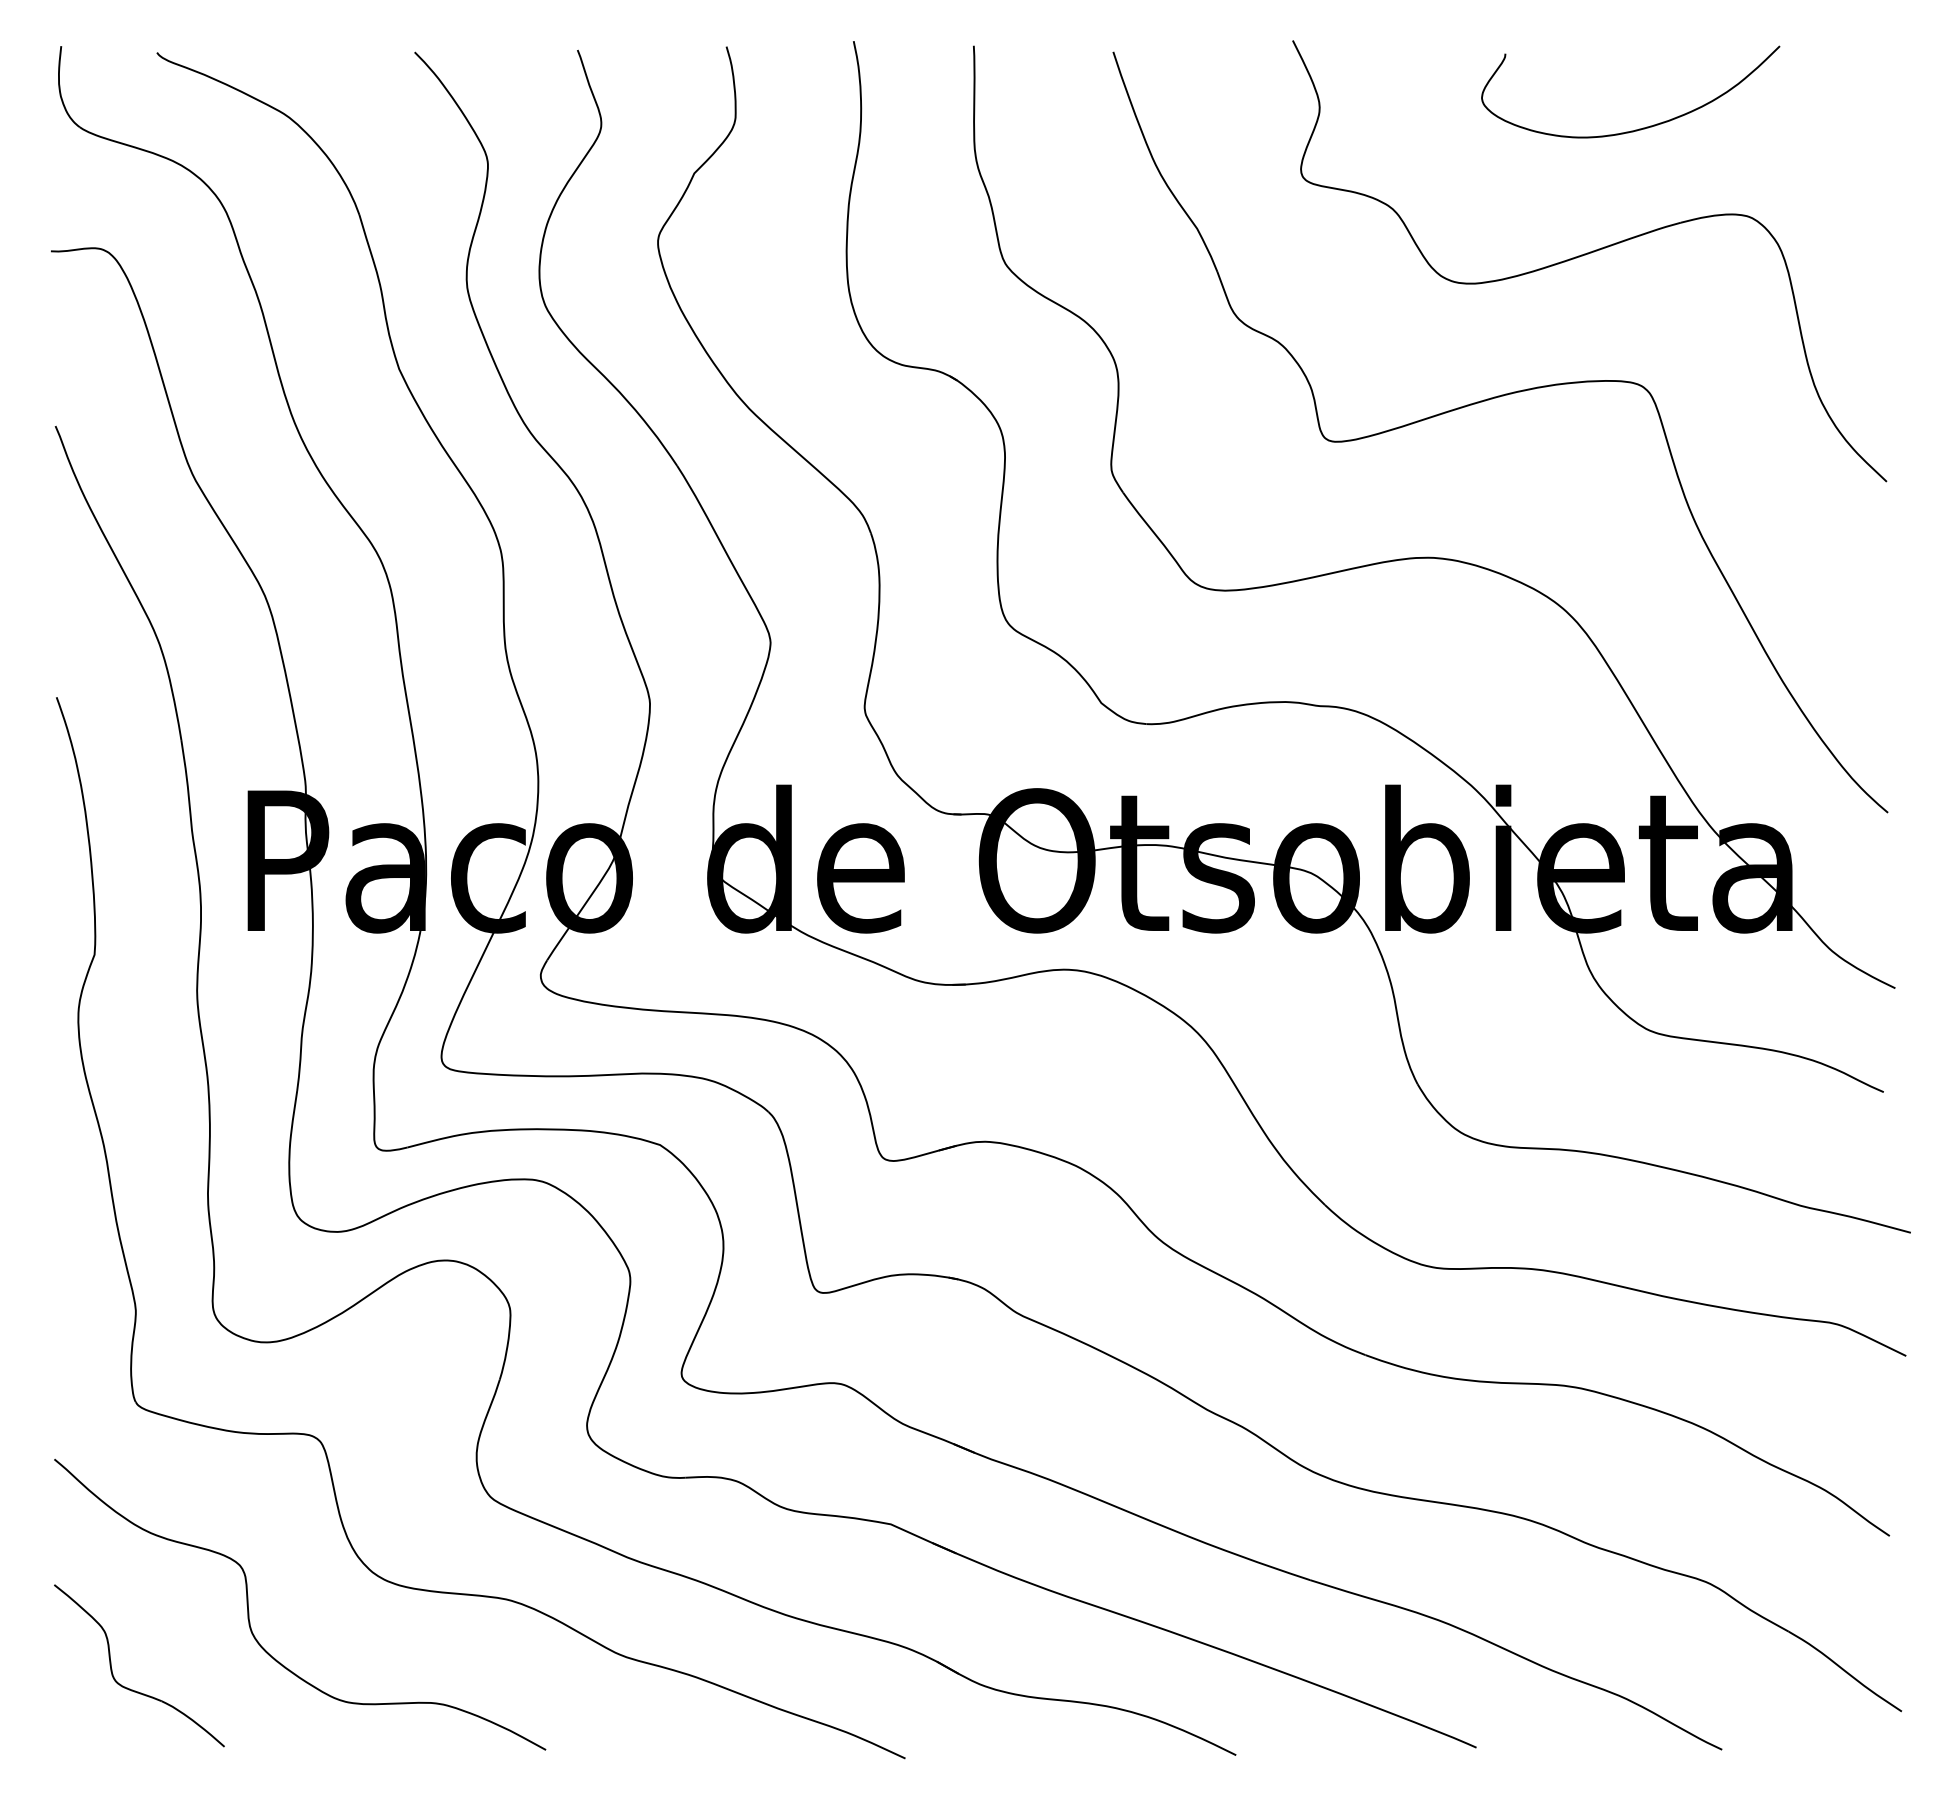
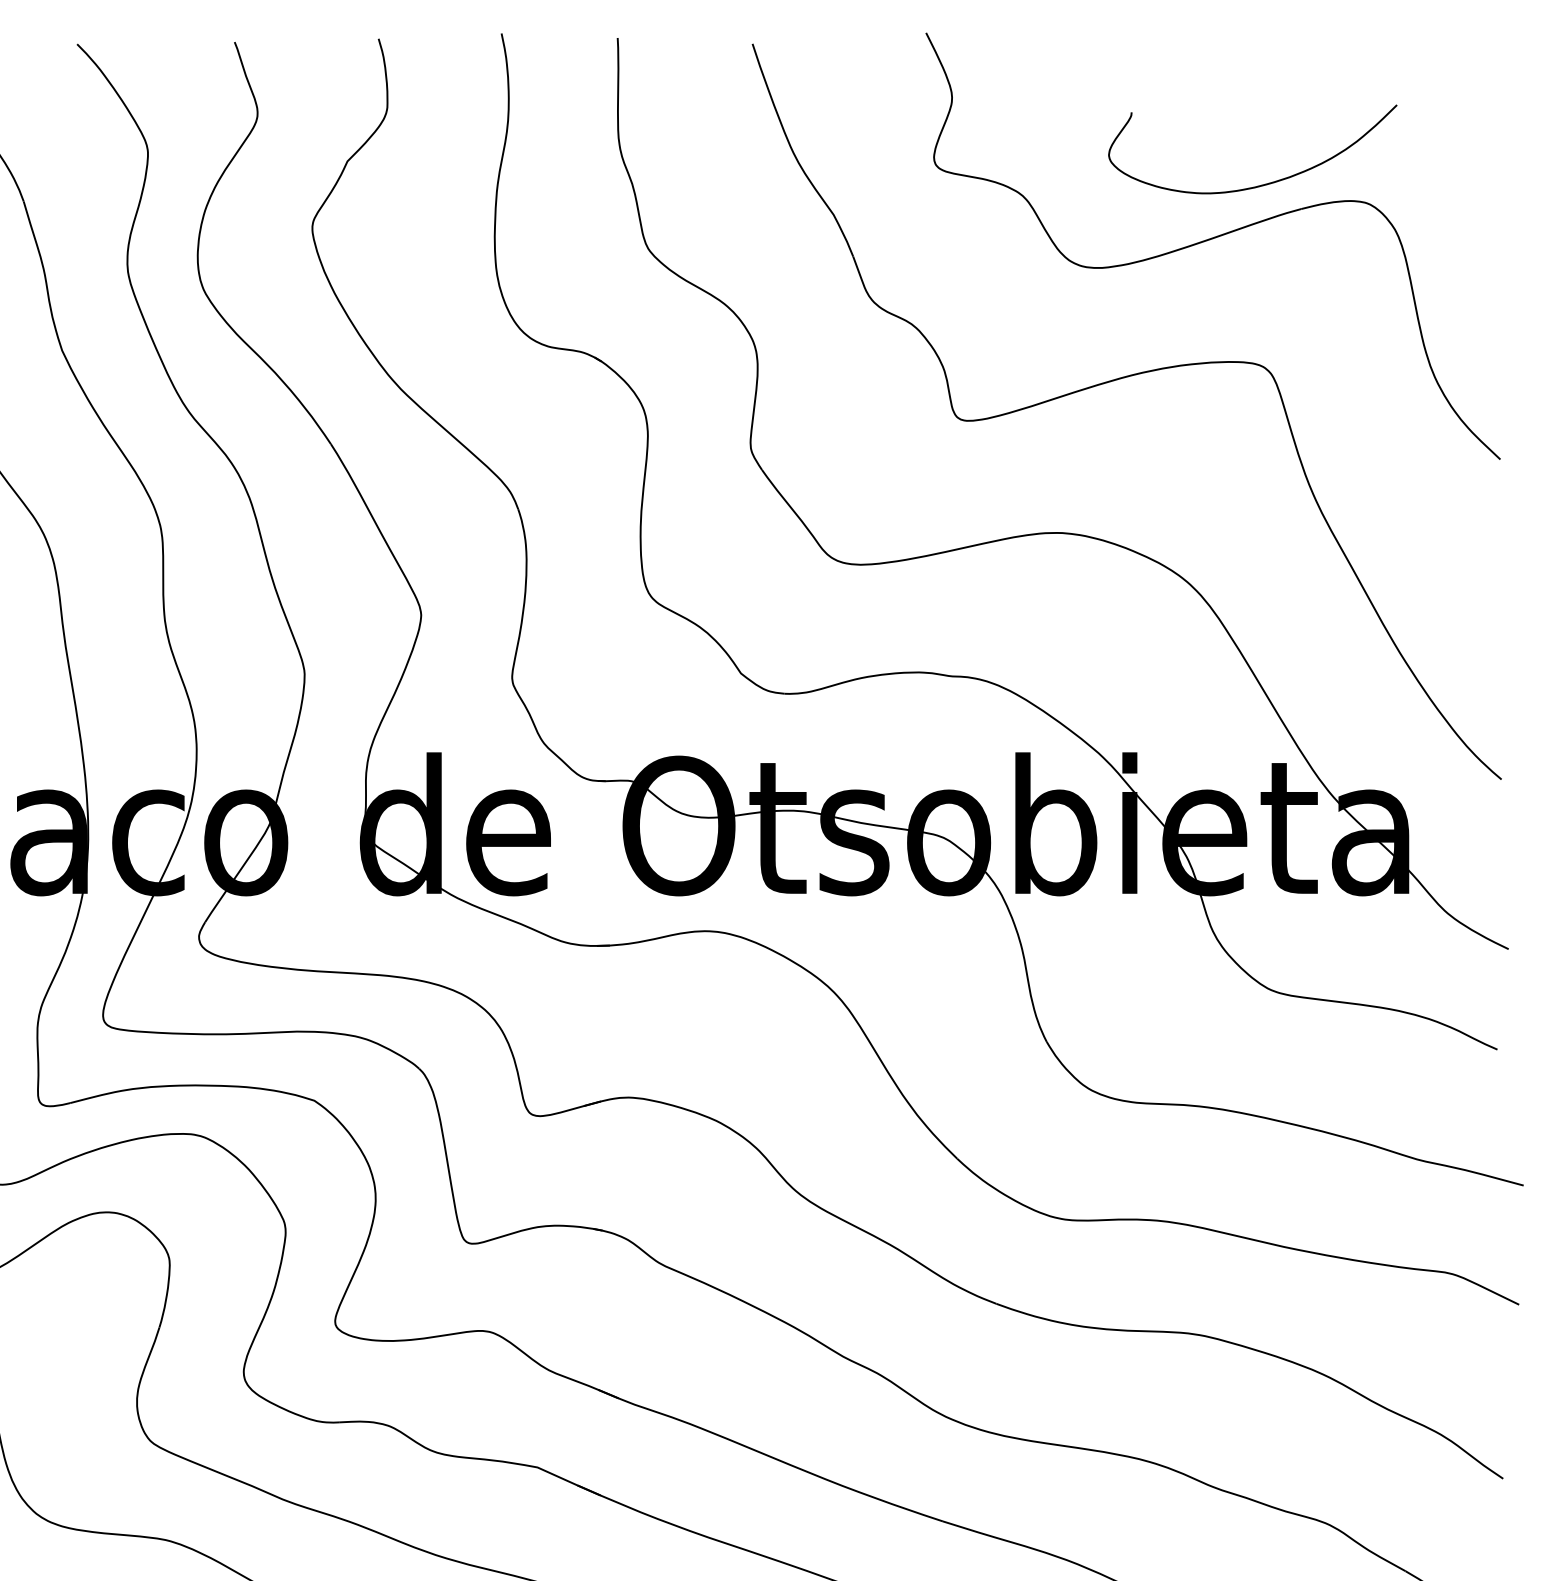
curve: (1639, 128) -> (1261, 184), moved

